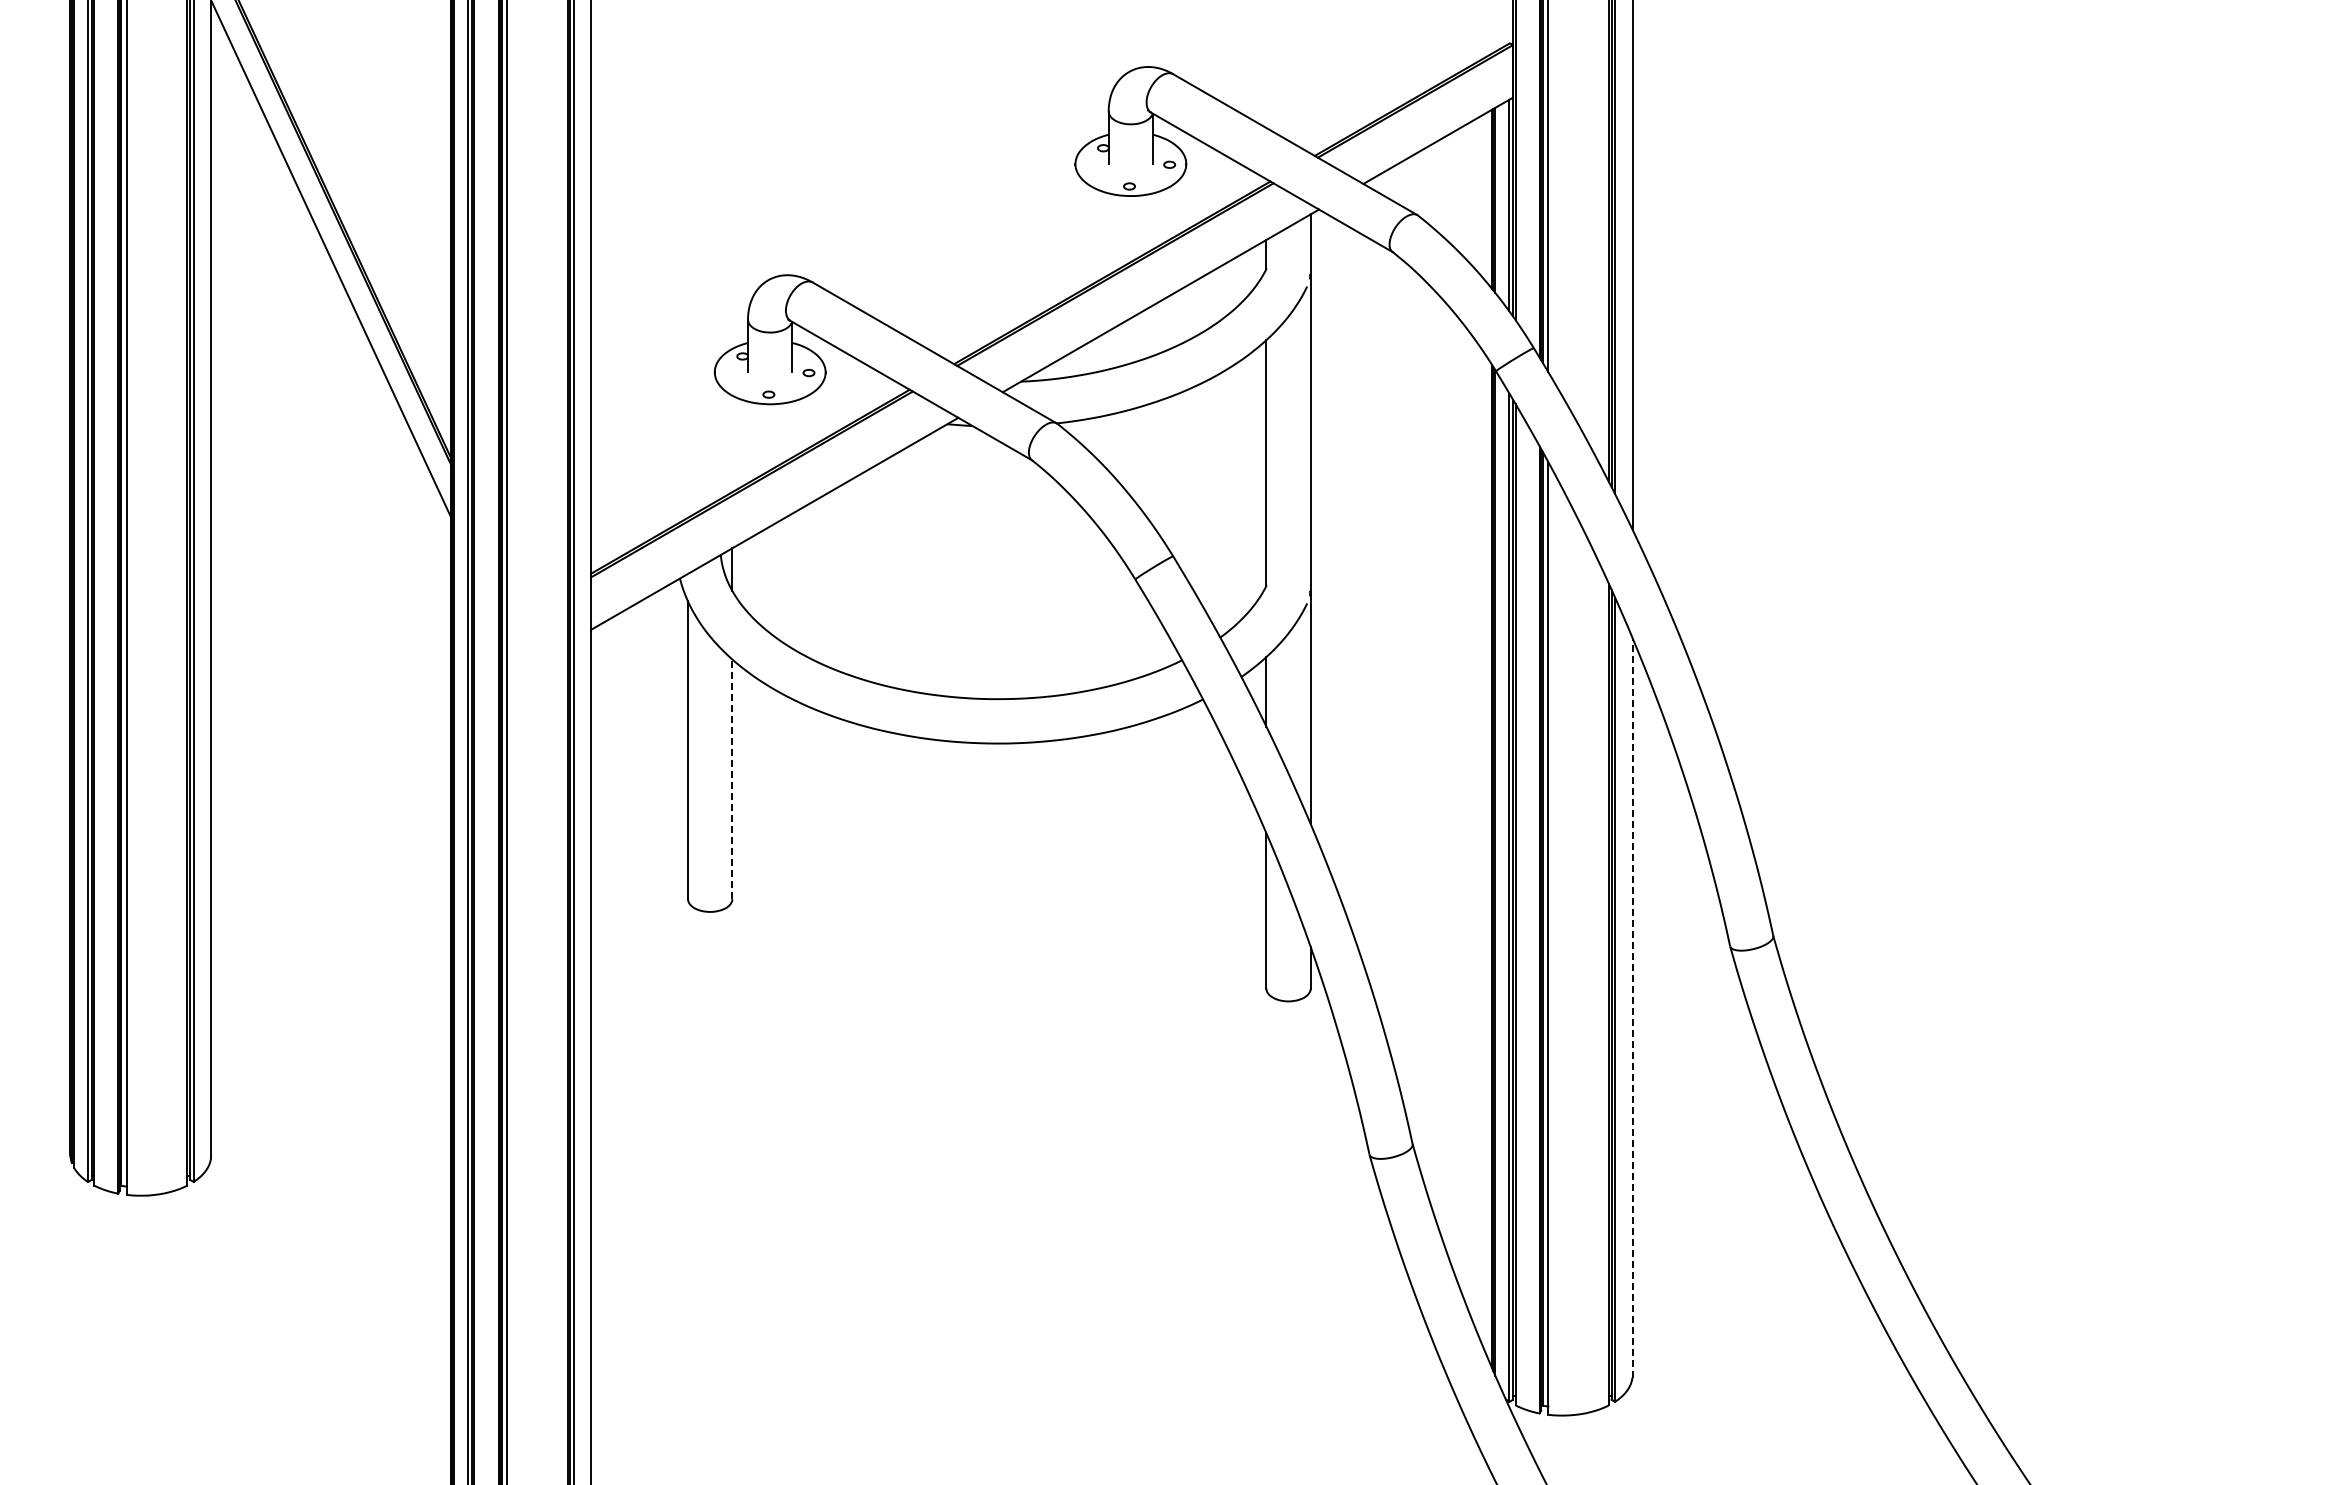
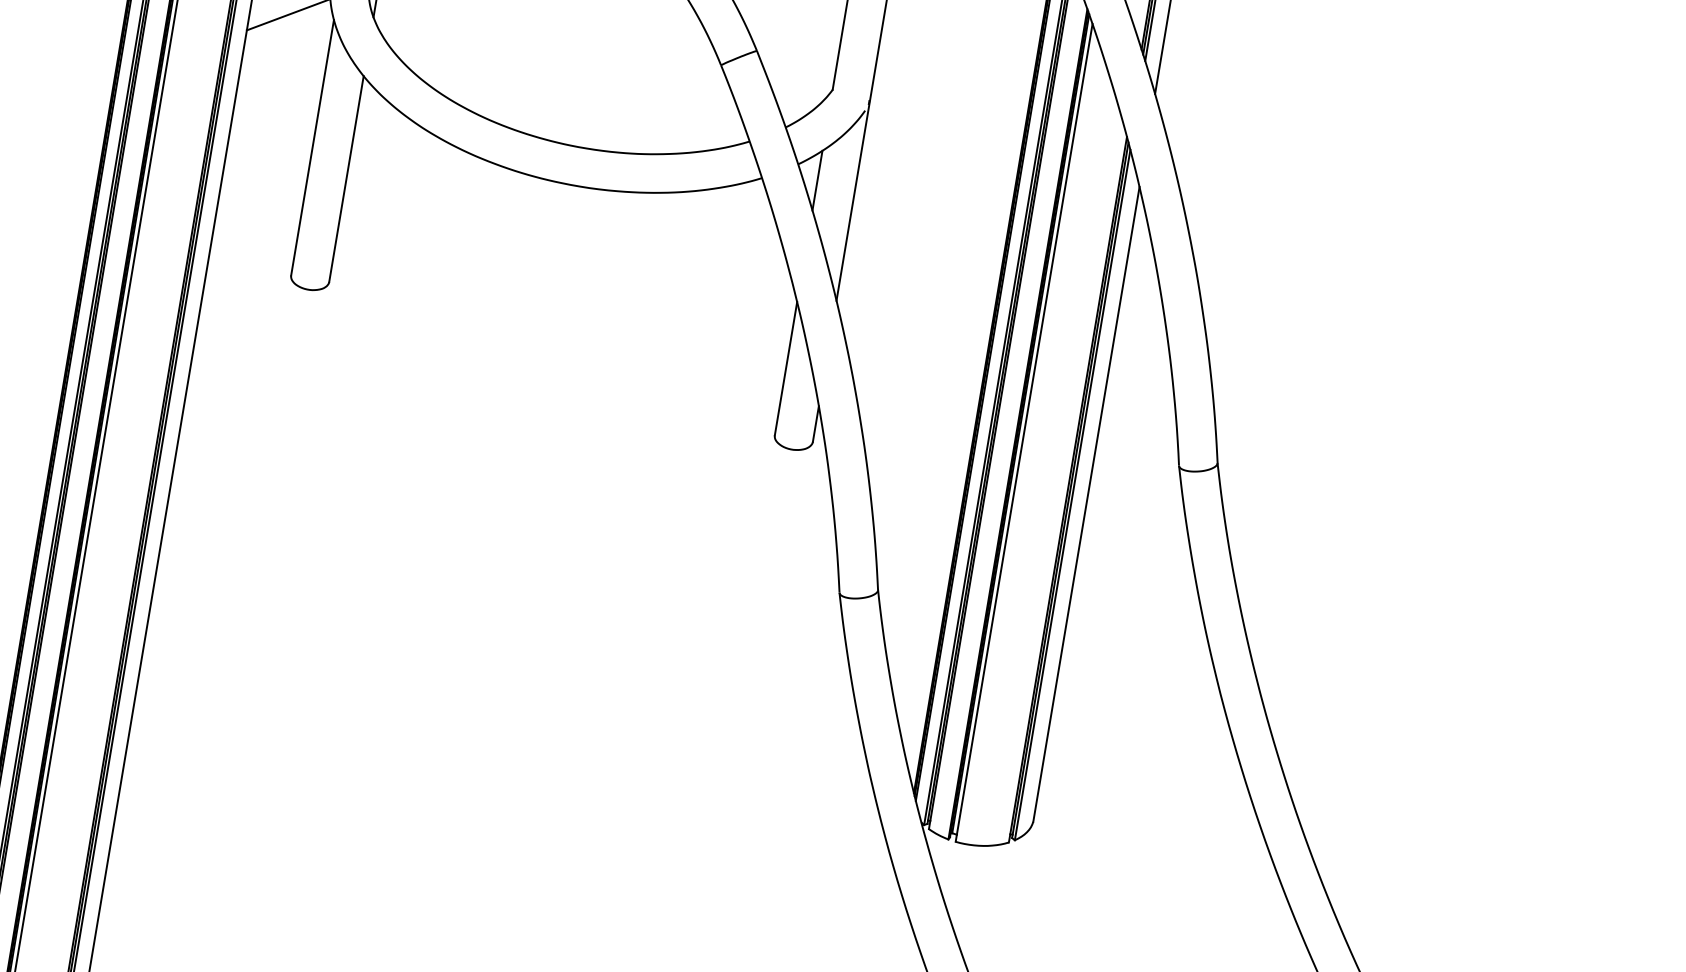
line: (732, 779) -> (346, 179), dashed -> solid
line: (1632, 1007) -> (1086, 504), dashed -> solid

